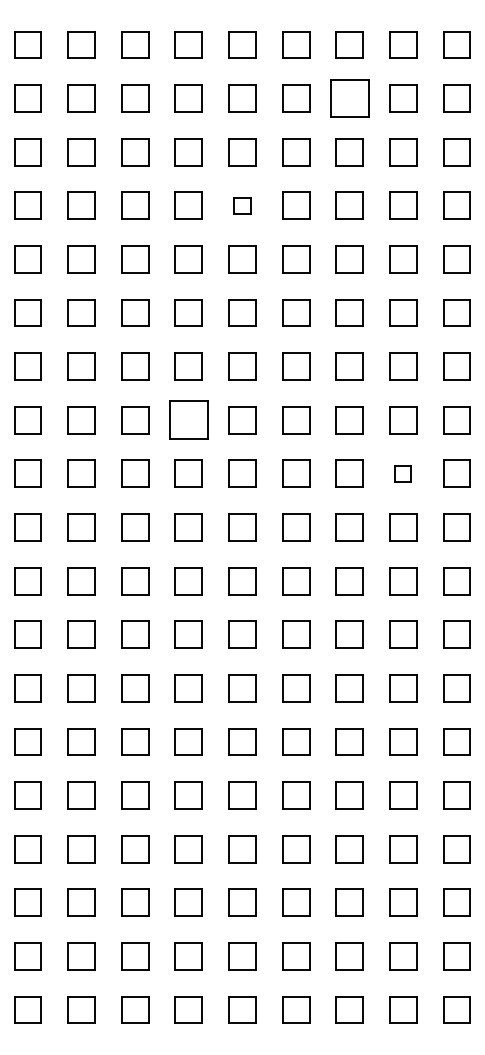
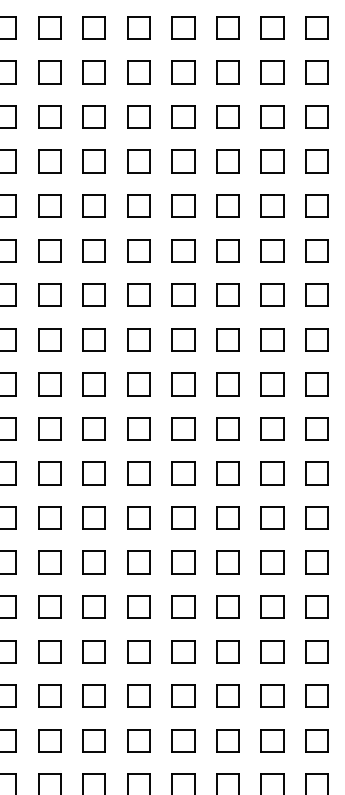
part: (349, 98) -> (272, 27), size x0.71
part: (242, 205) -> (183, 116), size x1.67
part: (188, 420) -> (138, 295), size x0.71
part: (403, 473) -> (317, 339), size x1.67

